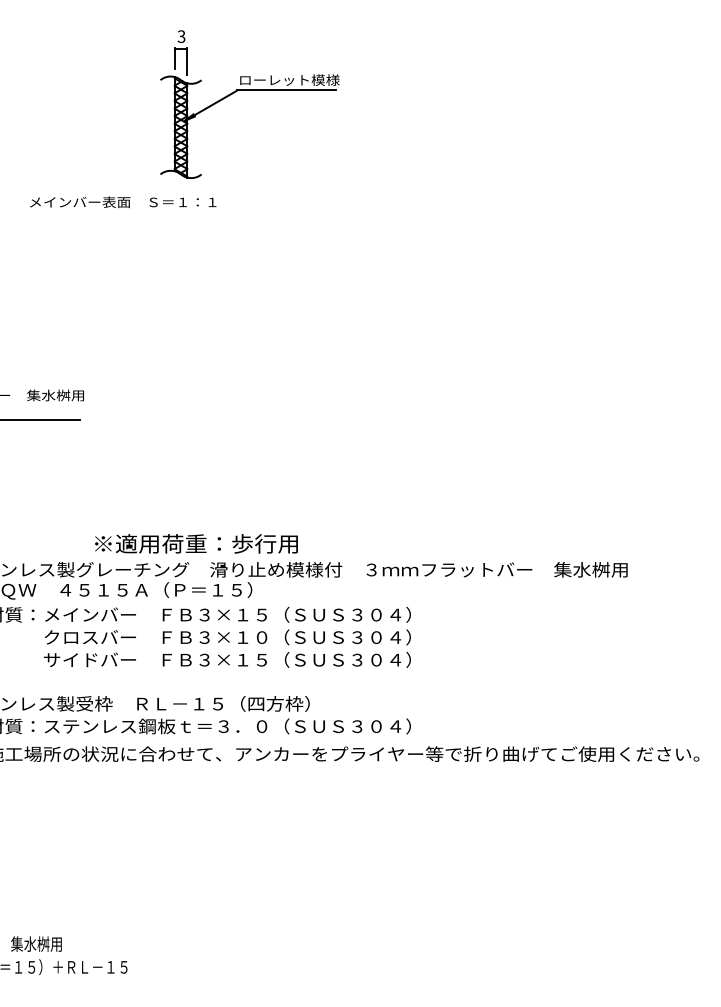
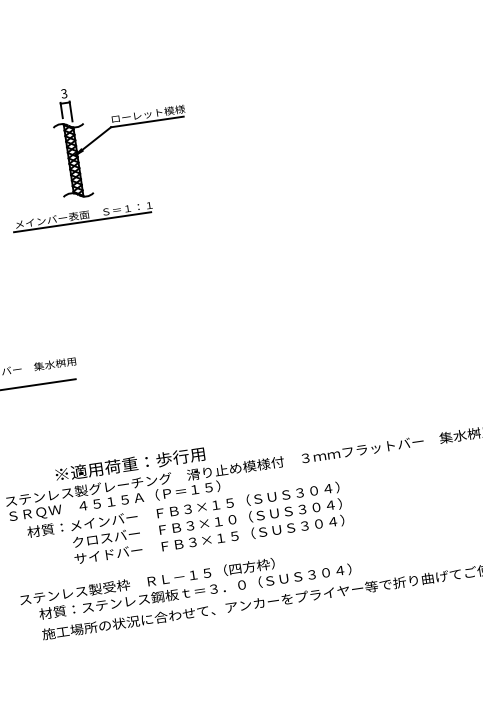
part: (249, 90) -> (119, 125), moved
line: (119, 211) -> (82, 222), added
text: (196, 543) -> (130, 464), moved

